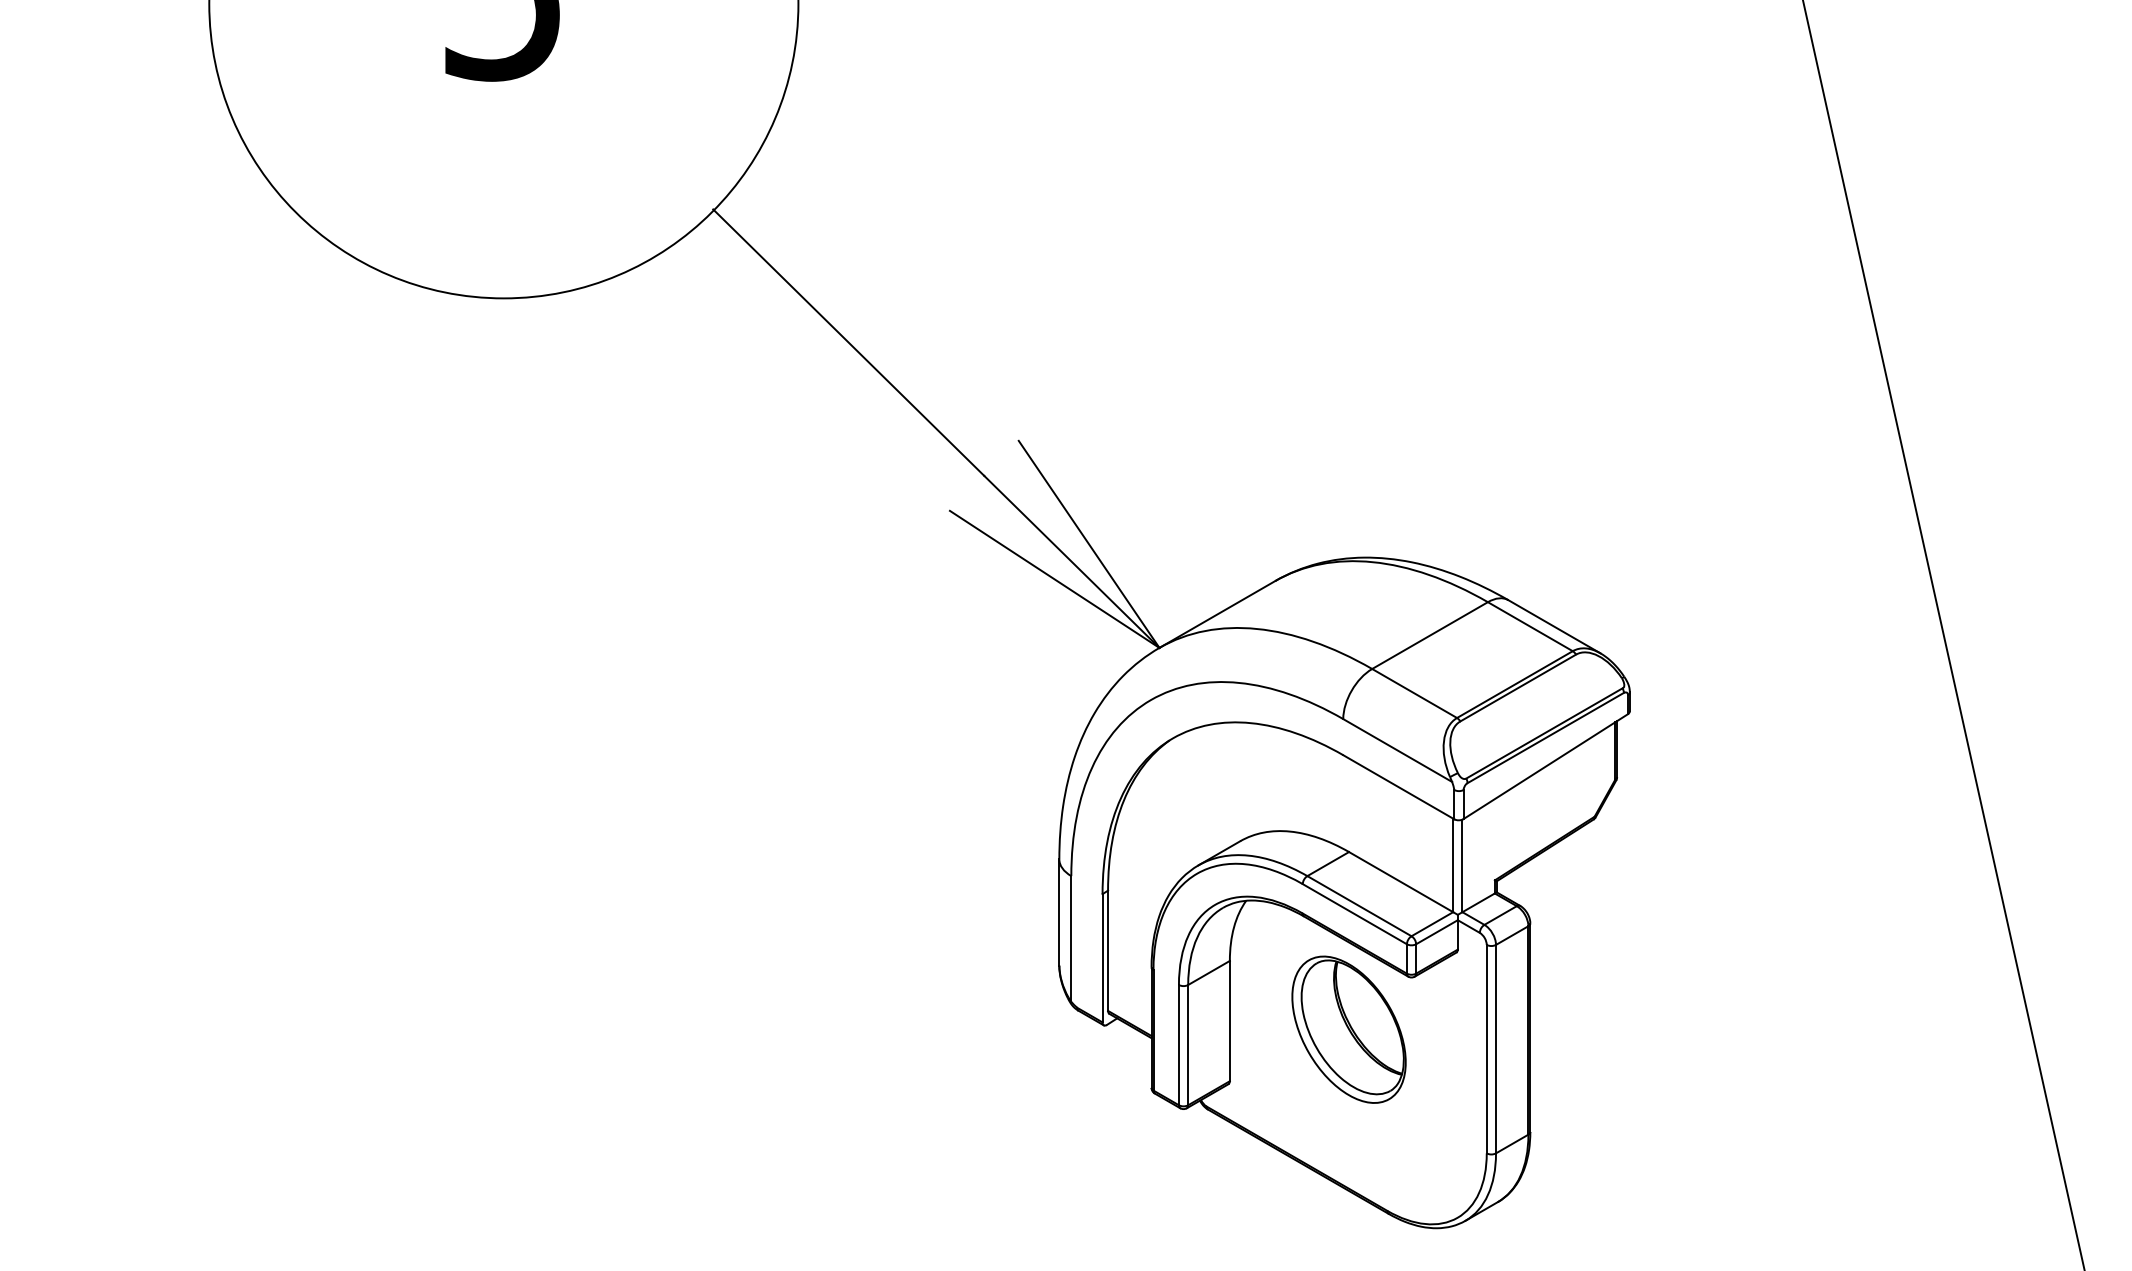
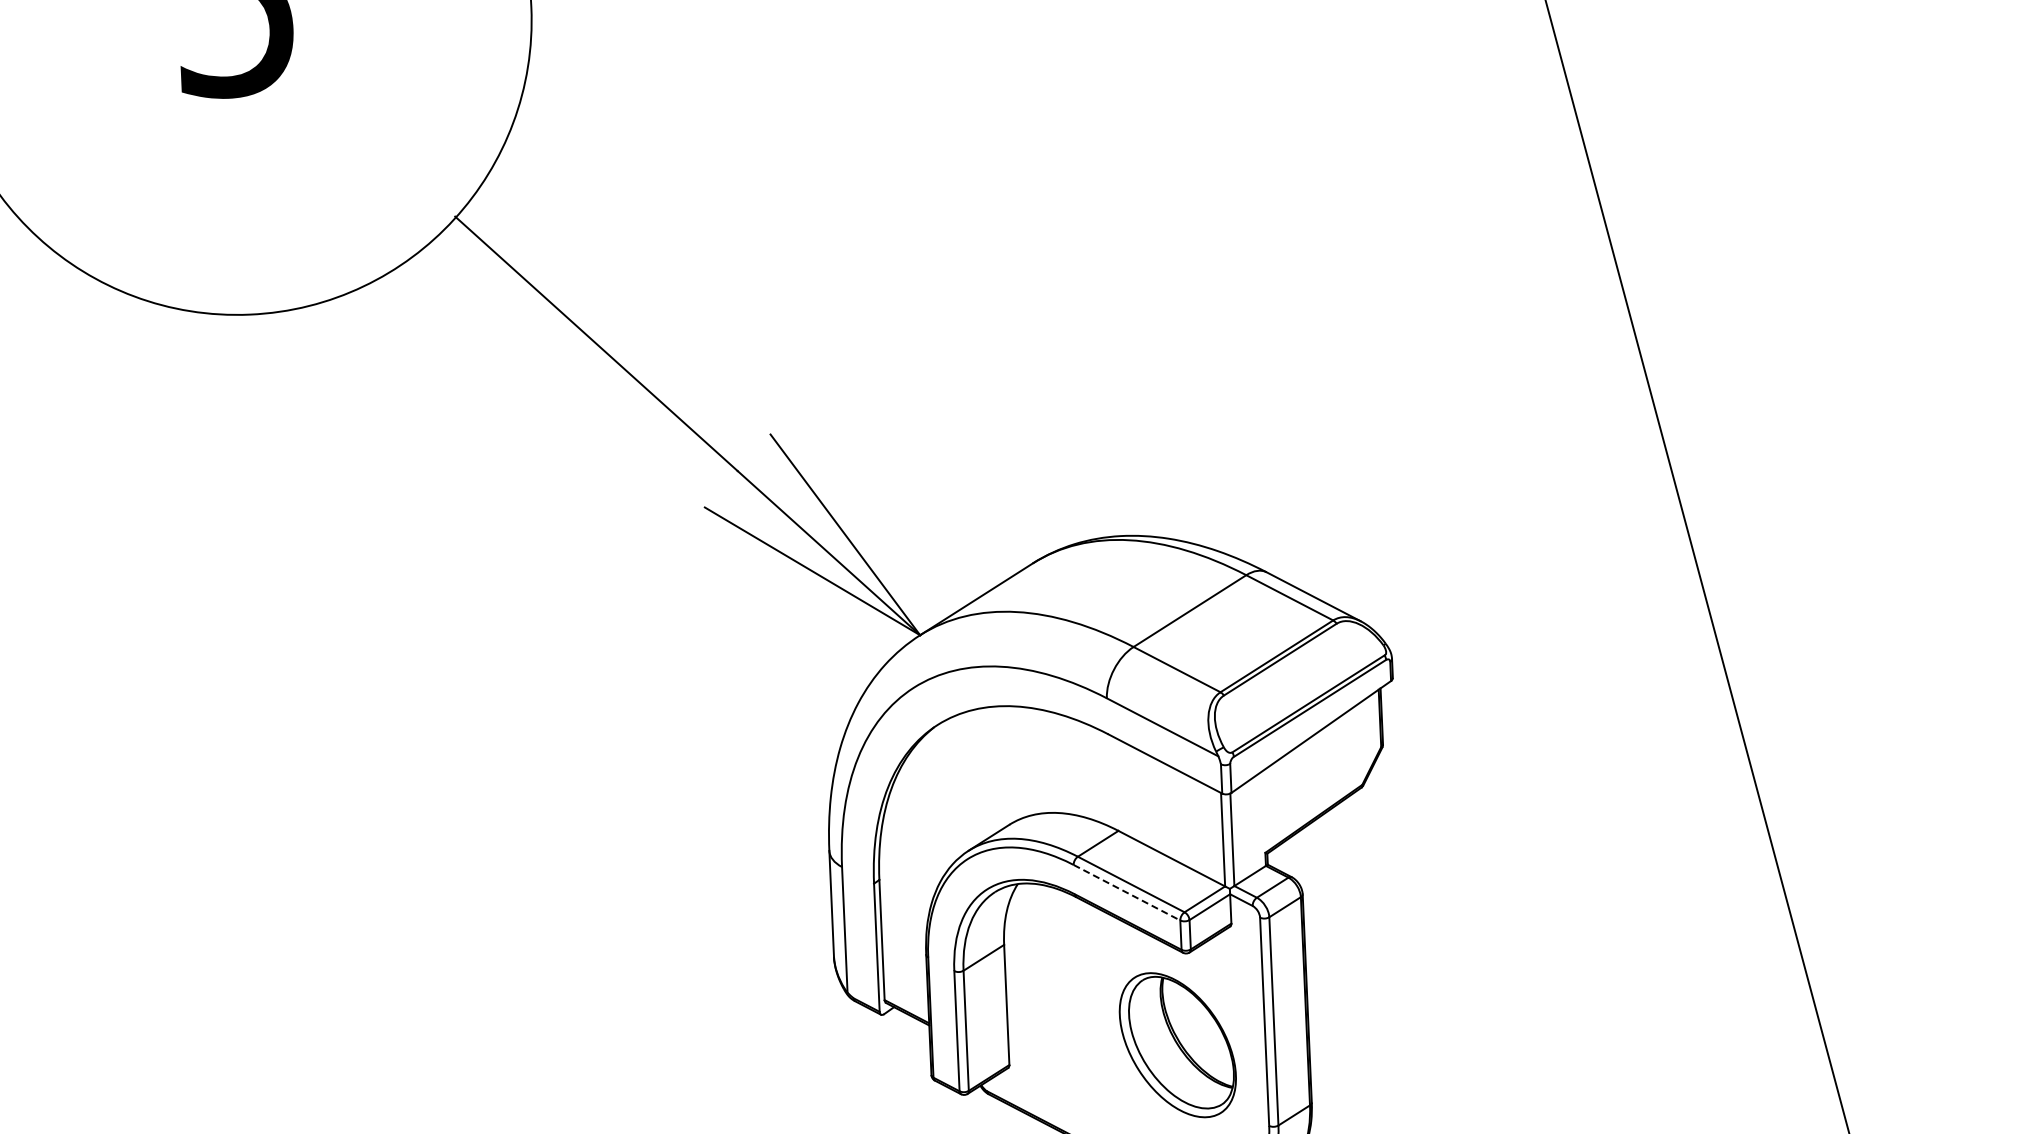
line: (1355, 914) -> (1127, 893), solid -> dashed
part: (1348, 1029) -> (1177, 1044), moved

